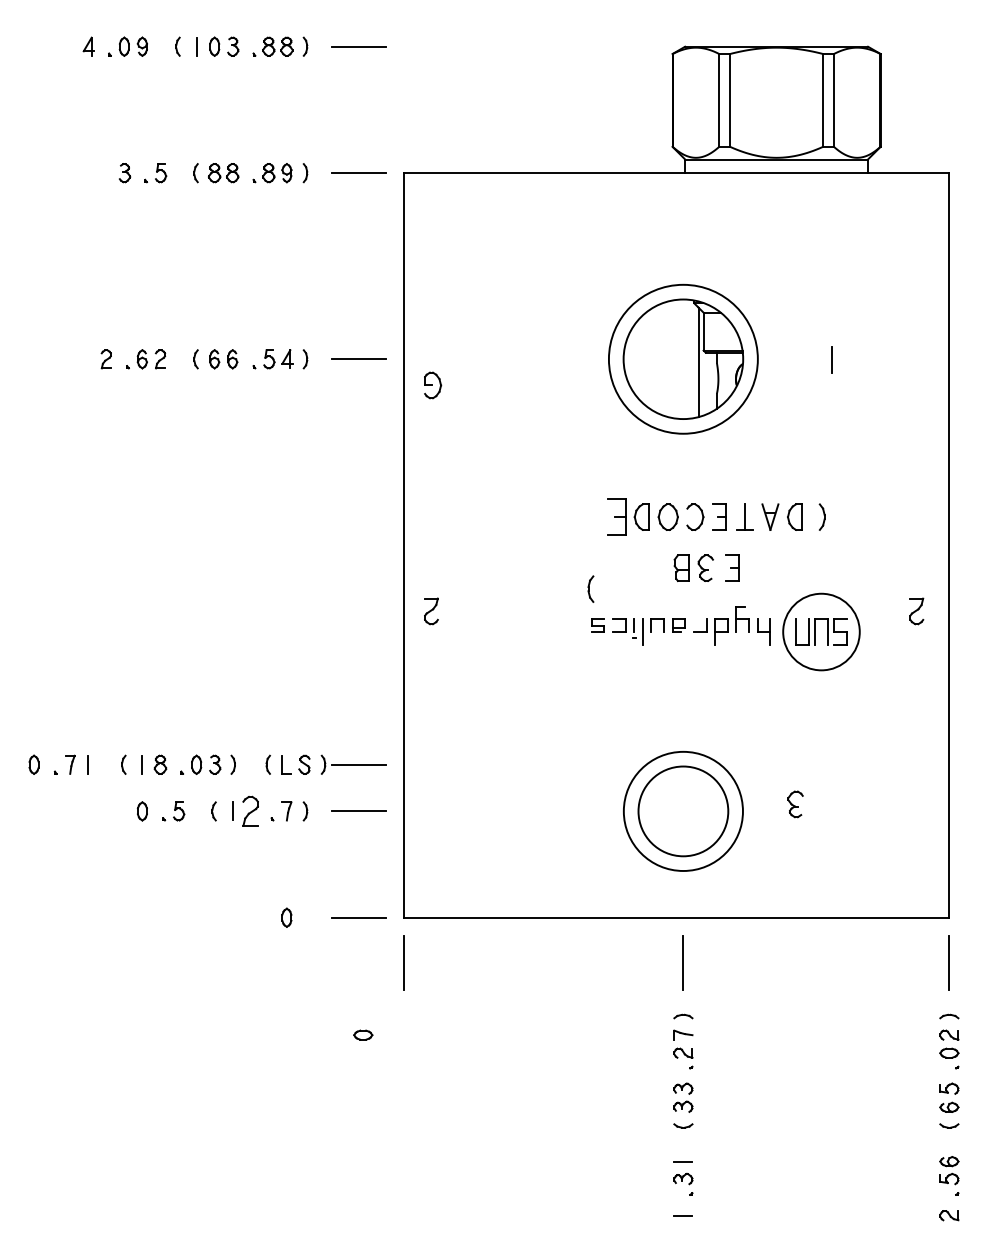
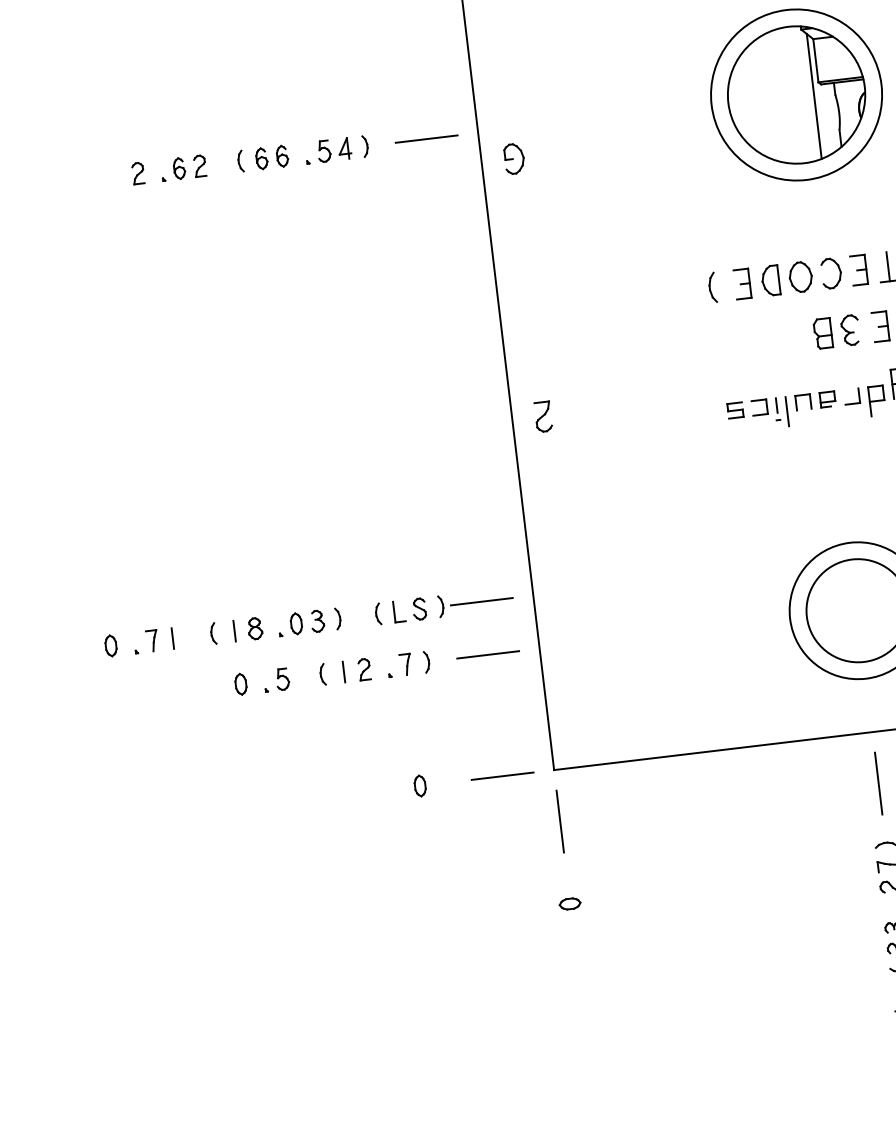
part: (617, 516) -> (742, 283), size x0.71
part: (590, 588) -> (711, 286), moved
part: (250, 811) -> (364, 669), size x0.62
part: (363, 1034) -> (570, 903), moved

